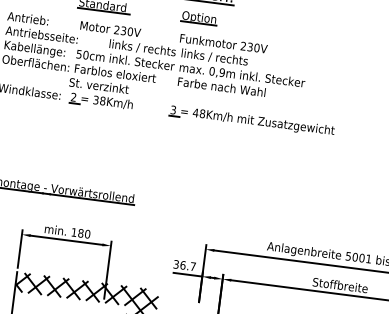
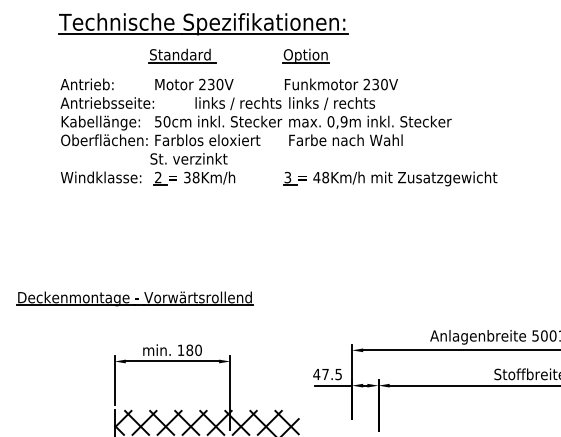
text: (184, 265) -> (327, 374), 36.7 -> 47.5

